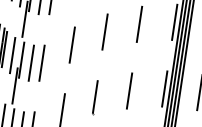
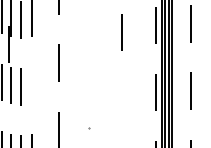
line: (105, 32) -> (89, 45), removed
line: (41, 63) -> (31, 85), removed
line: (14, 85) -> (8, 111), removed
line: (129, 90) -> (121, 99), removed
line: (95, 96) -> (89, 110), removed

